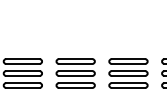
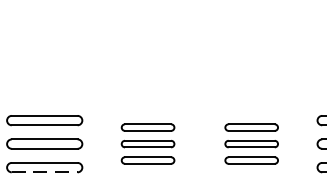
part: (75, 73) -> (147, 144), size x0.7
part: (128, 73) -> (251, 144), size x0.7
line: (22, 87) -> (43, 171), solid -> dashed

